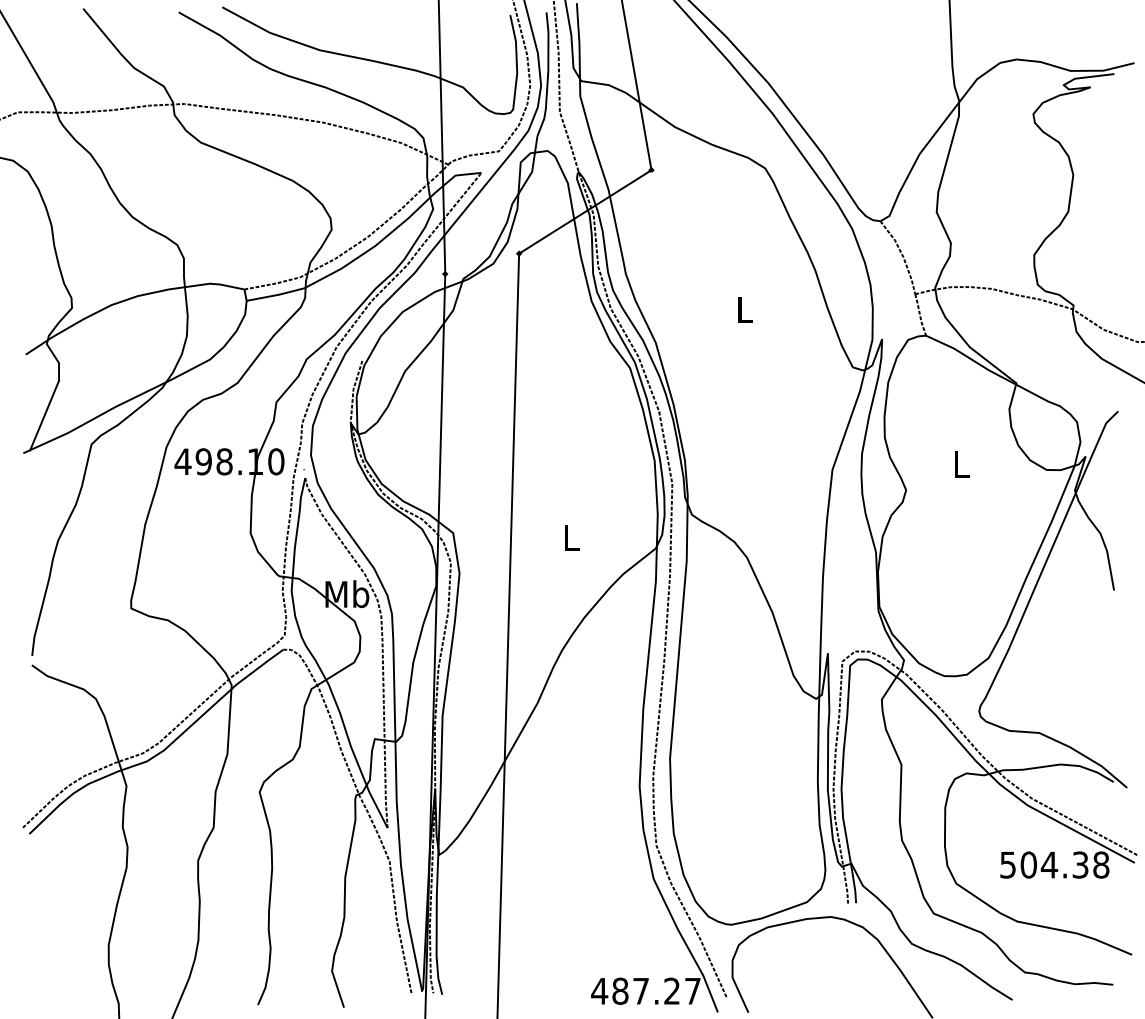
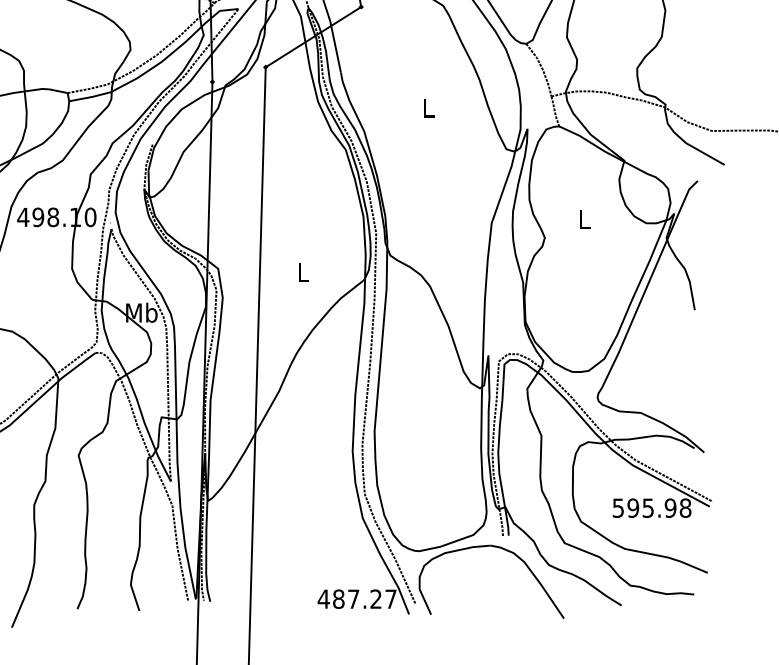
text: (1054, 864) -> (651, 507), 504.38 -> 595.98

